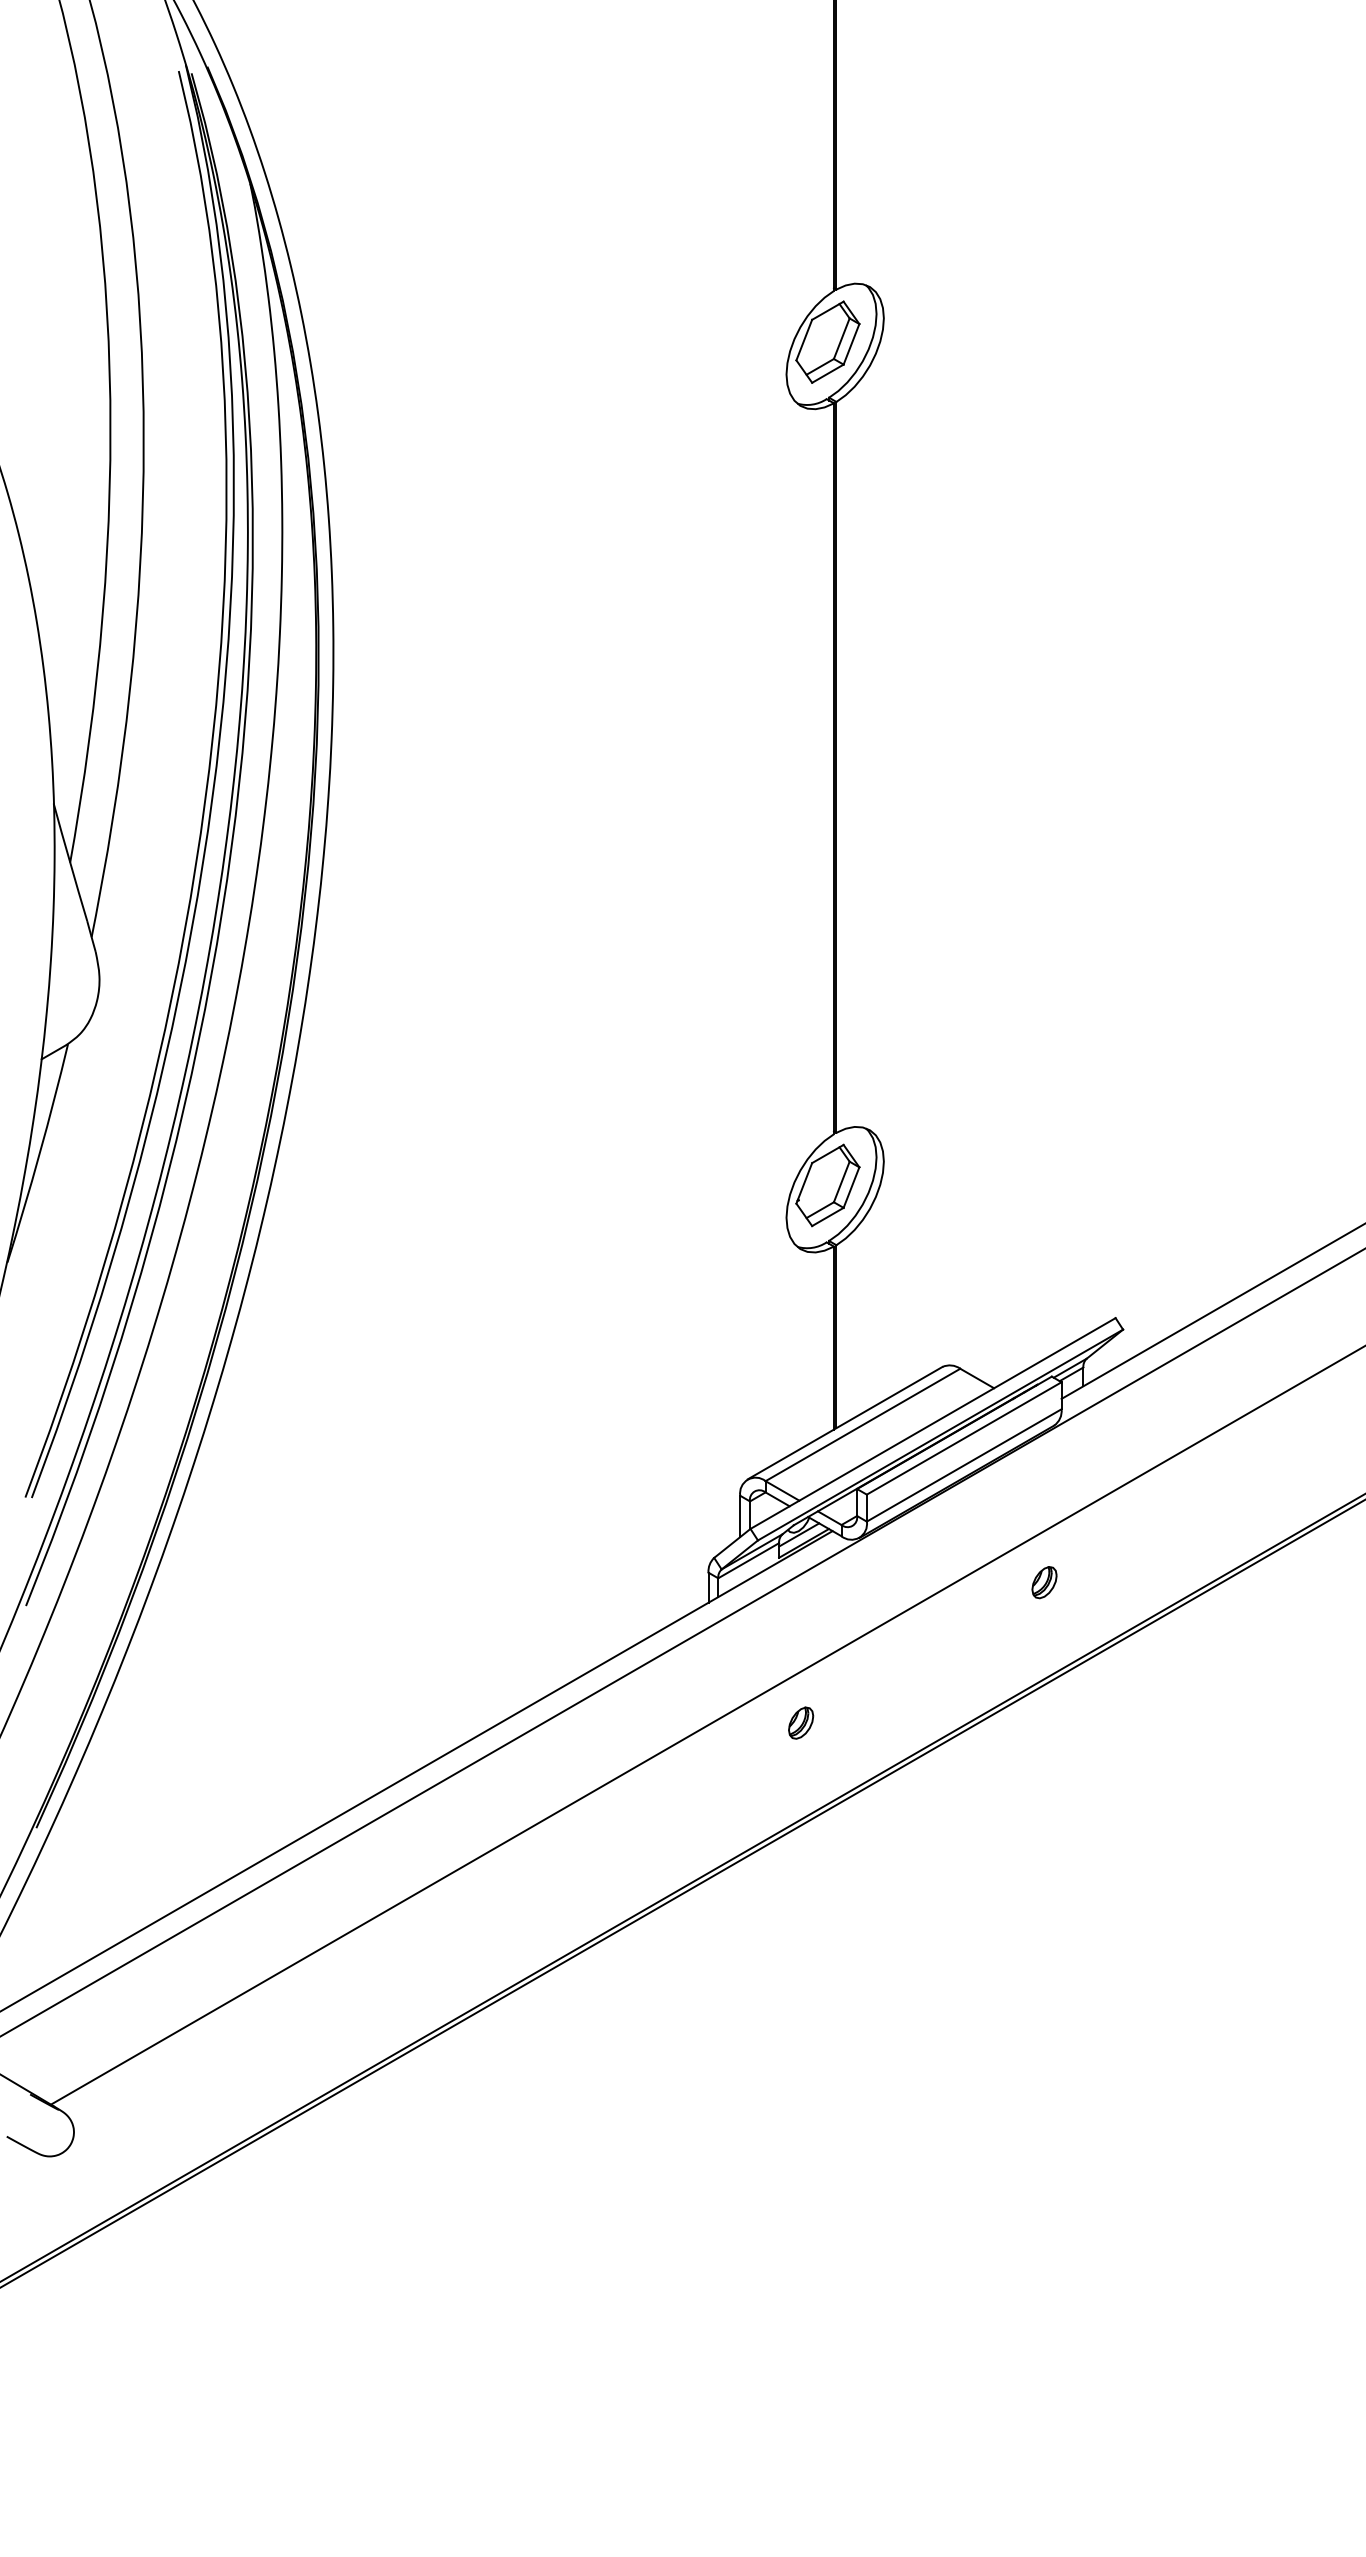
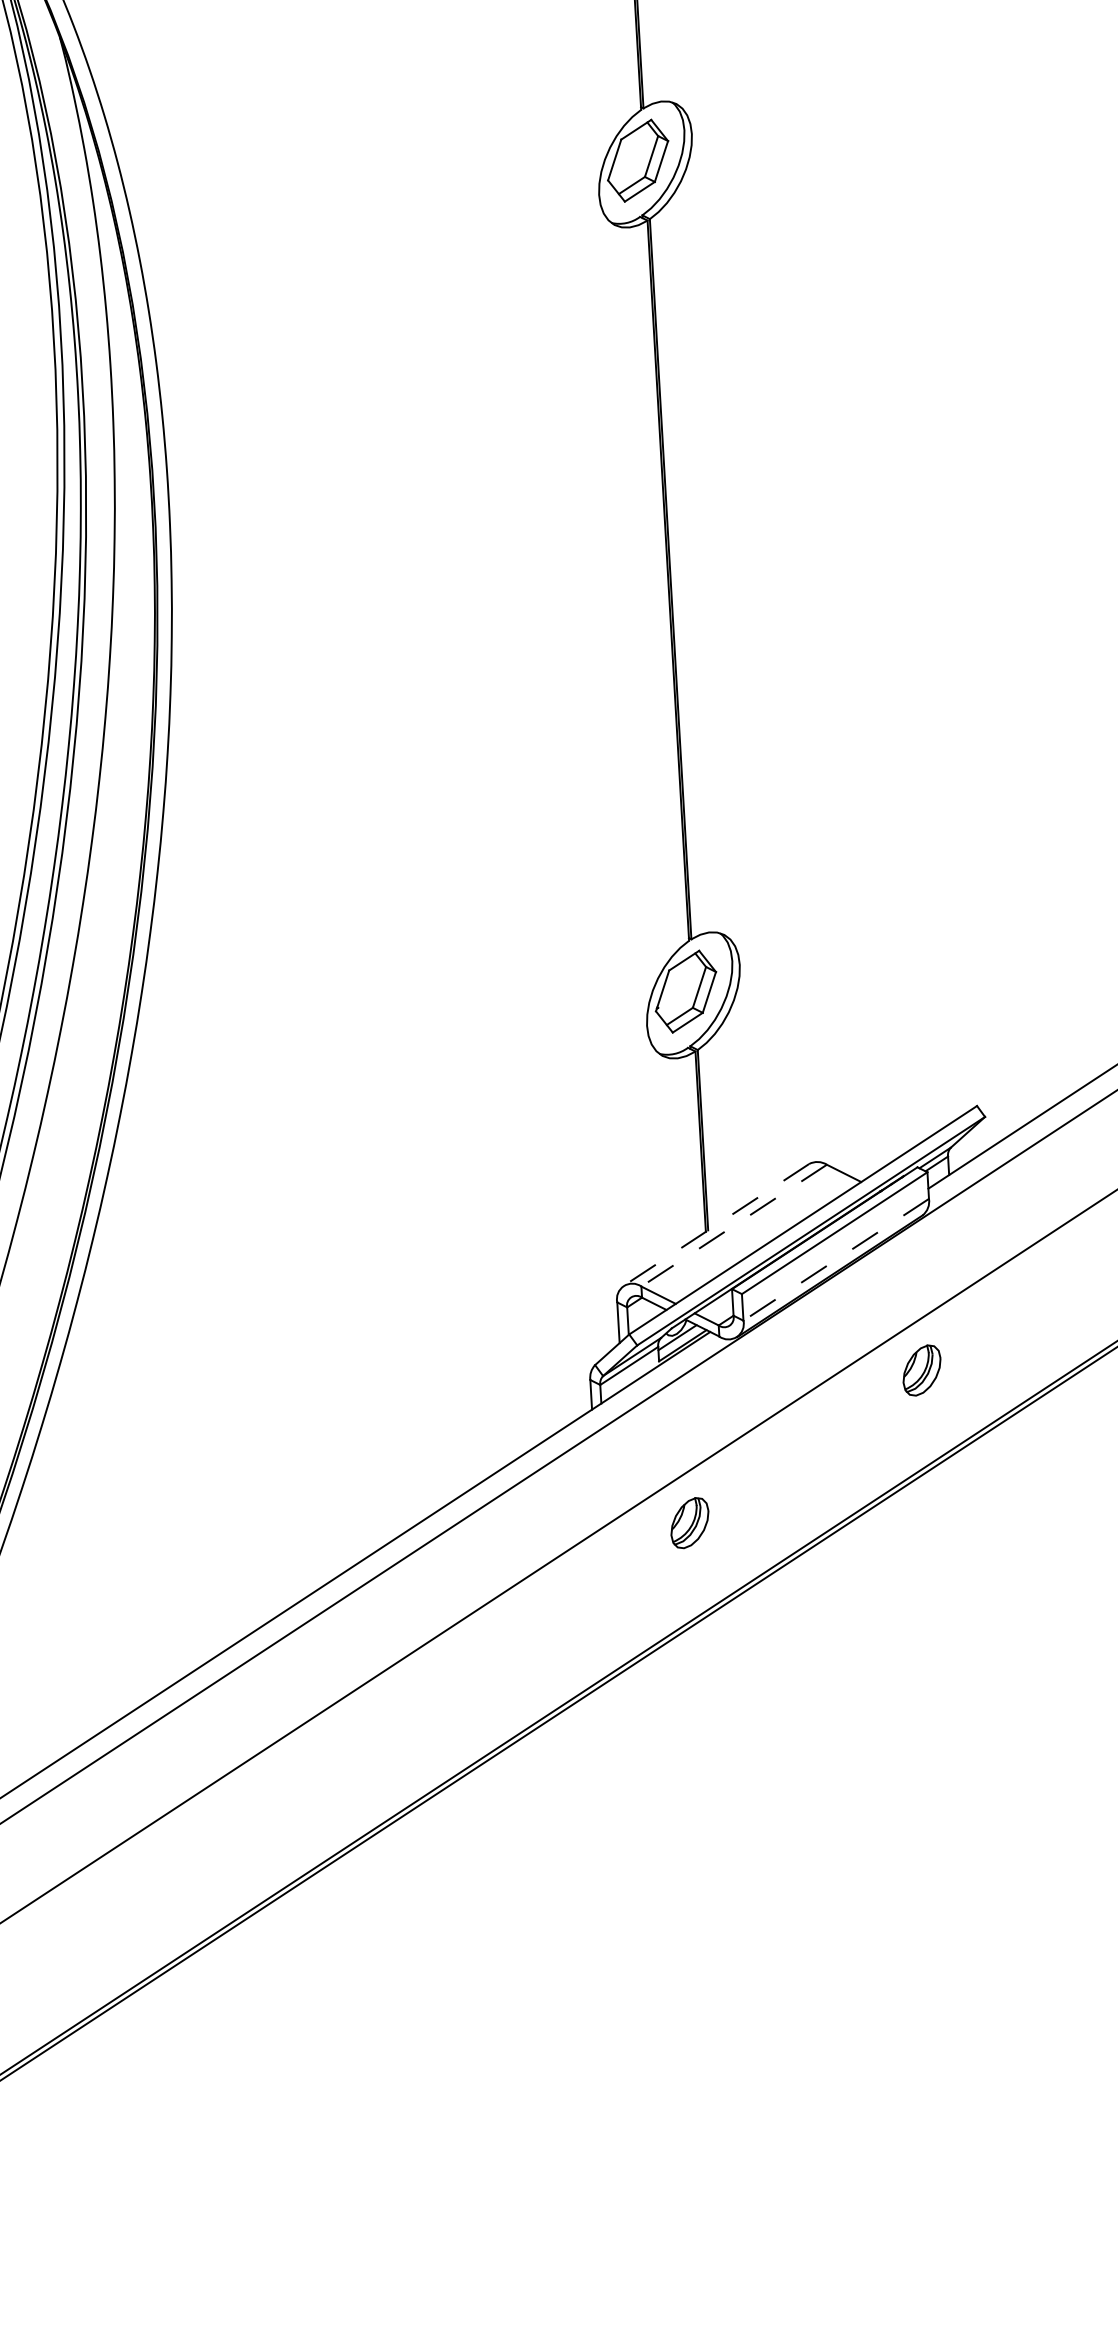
line: (844, 1423) -> (715, 1225), solid -> dashed
line: (862, 1425) -> (733, 1226), solid -> dashed
line: (963, 1465) -> (835, 1259), solid -> dashed
part: (1044, 1582) -> (921, 1370), size x1.6
part: (801, 1722) -> (690, 1522), size x1.6

